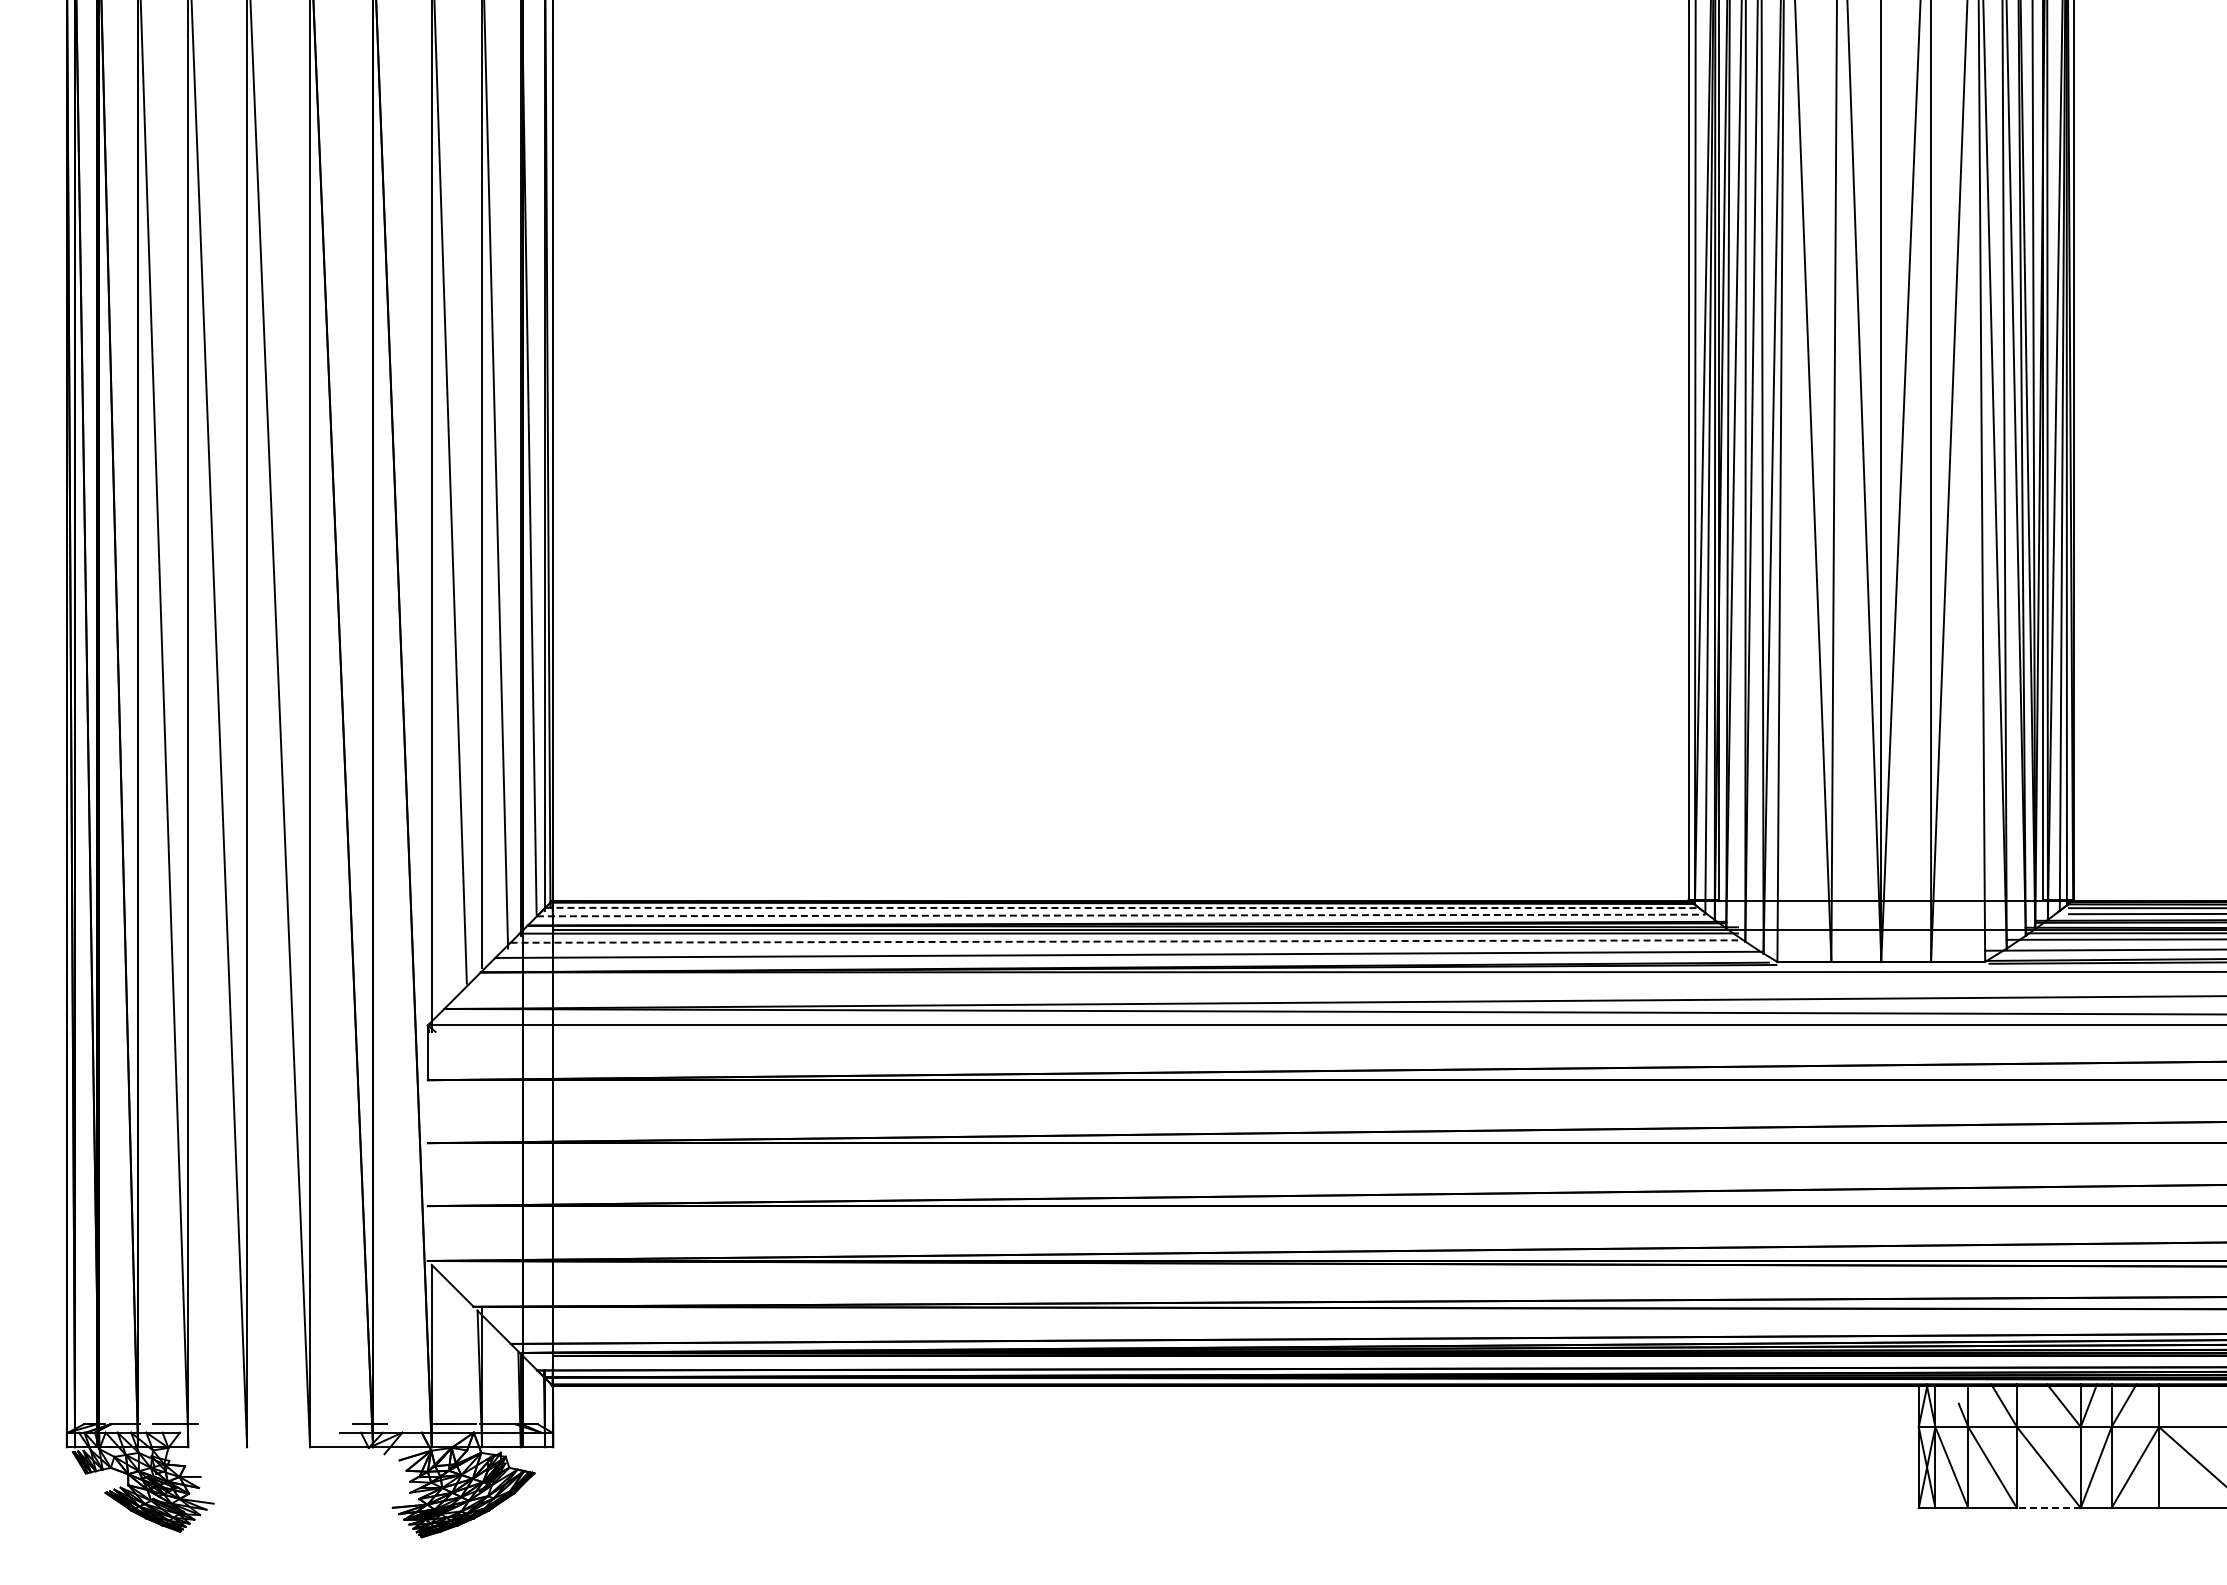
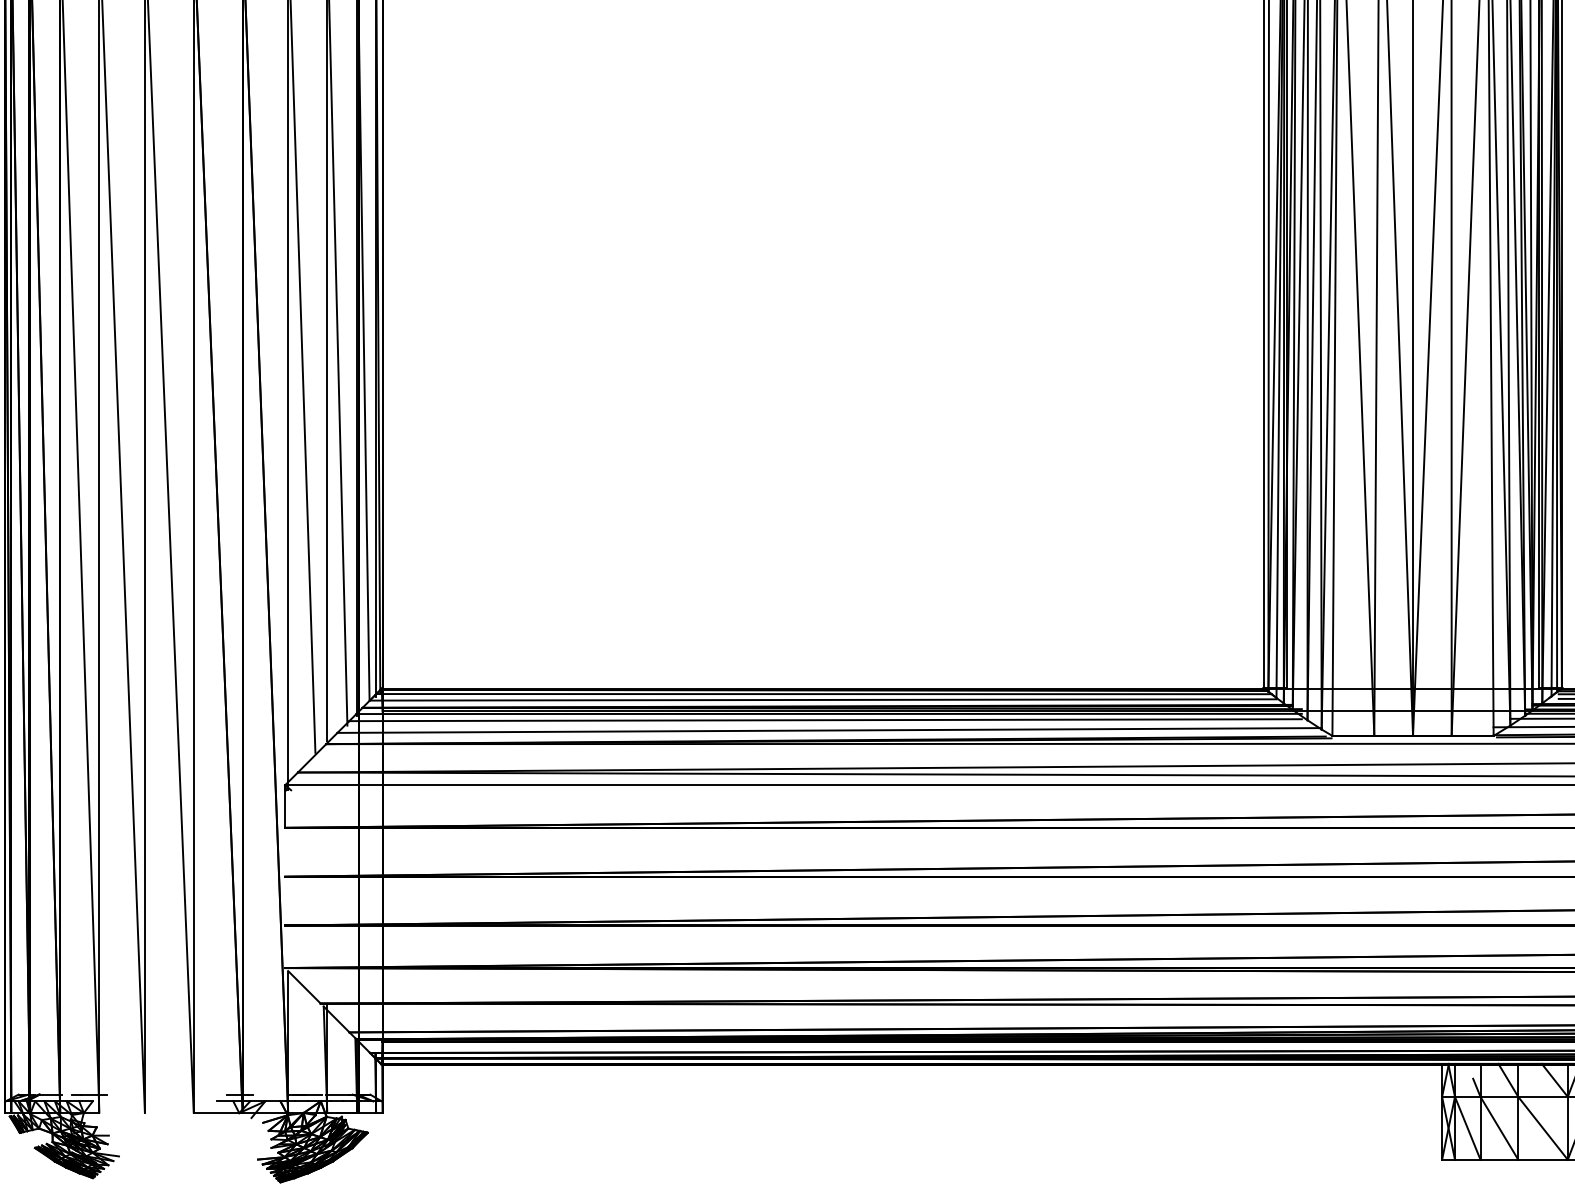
line: (1123, 907) -> (824, 693), dashed -> solid
line: (1121, 915) -> (823, 699), dashed -> solid
line: (1124, 941) -> (825, 720), dashed -> solid
line: (2048, 1508) -> (1542, 1160), dashed -> solid

